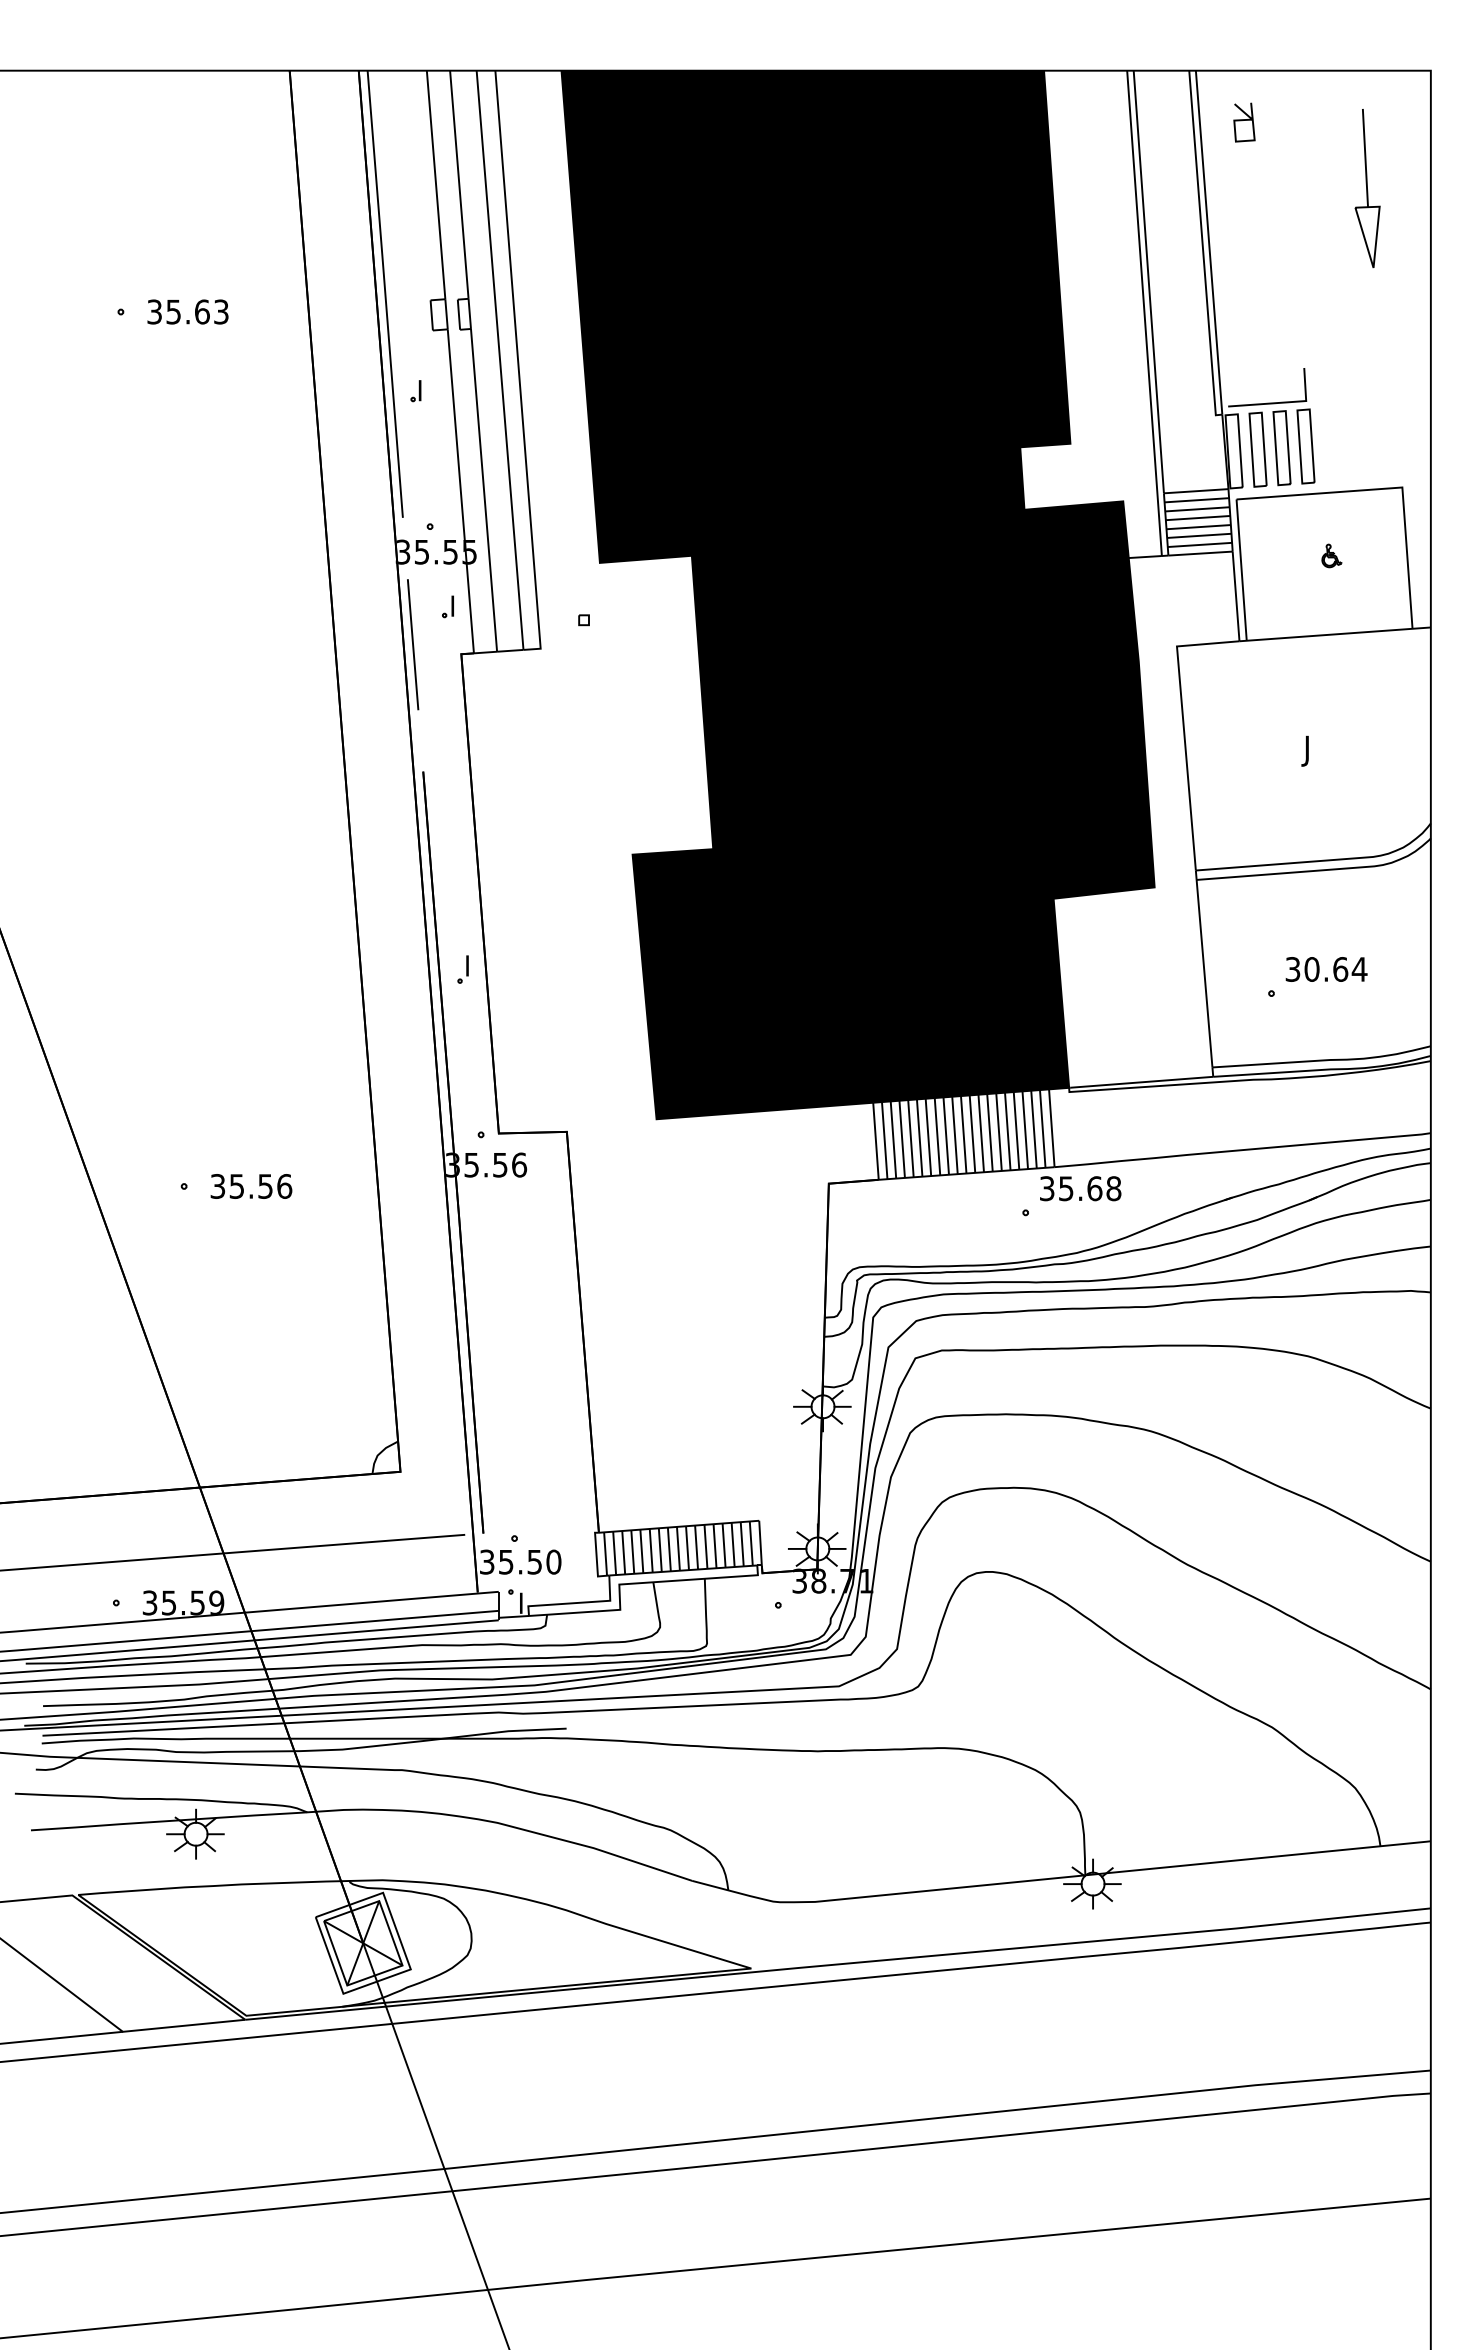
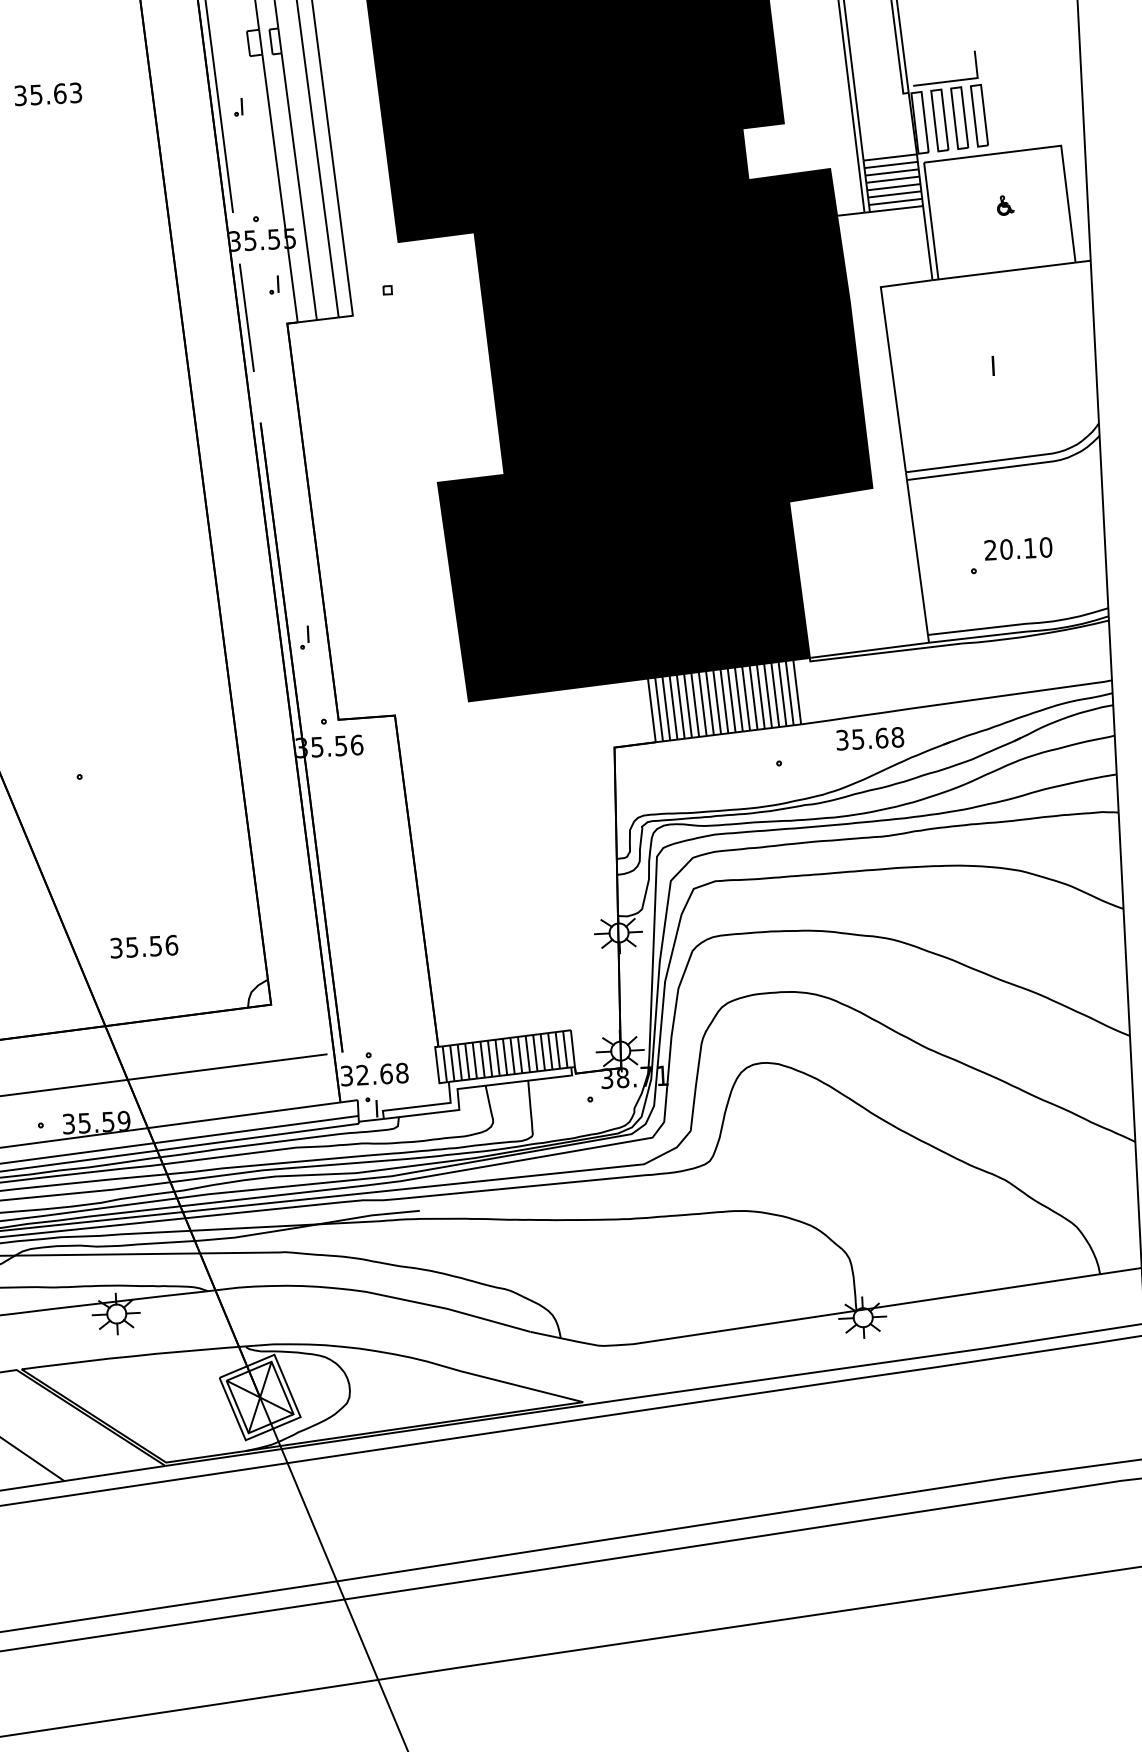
text: (187, 311) -> (47, 93), moved
text: (1304, 763) -> (991, 378), J -> I
part: (462, 969) -> (304, 637), moved
text: (1326, 969) -> (1018, 548), 30.64 -> 20.10
text: (251, 1186) -> (144, 946), moved
text: (1080, 1188) -> (870, 738), moved
text: (530, 1561) -> (382, 1073), 35.50 -> 32.68

